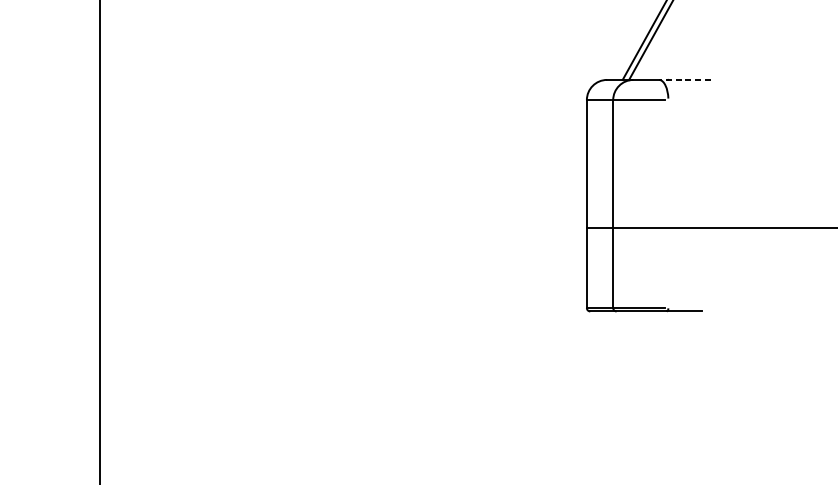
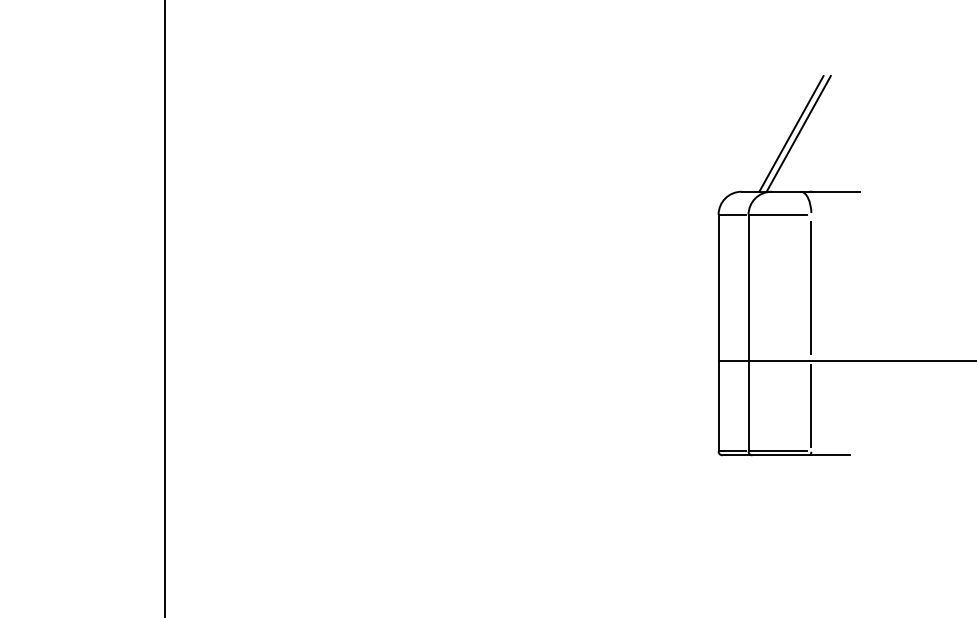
line: (684, 79) -> (829, 191), dashed -> solid
line: (668, 164) -> (811, 287), added
line: (668, 267) -> (811, 405), added

